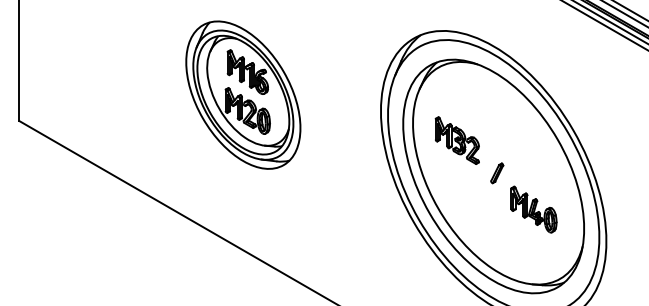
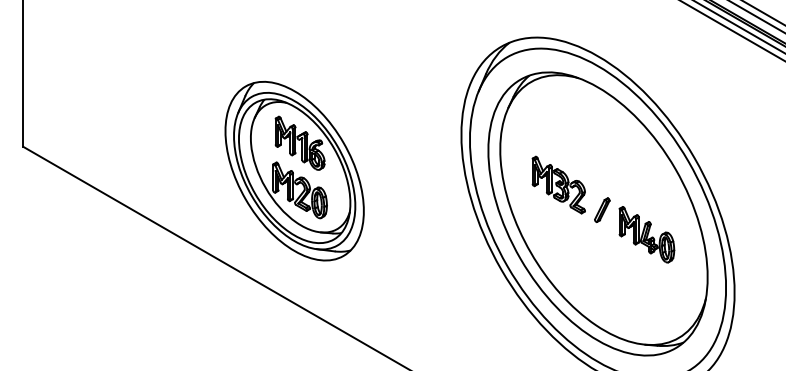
part: (243, 94) -> (294, 170), moved
part: (456, 140) -> (557, 184), moved
part: (533, 209) -> (646, 234), moved

